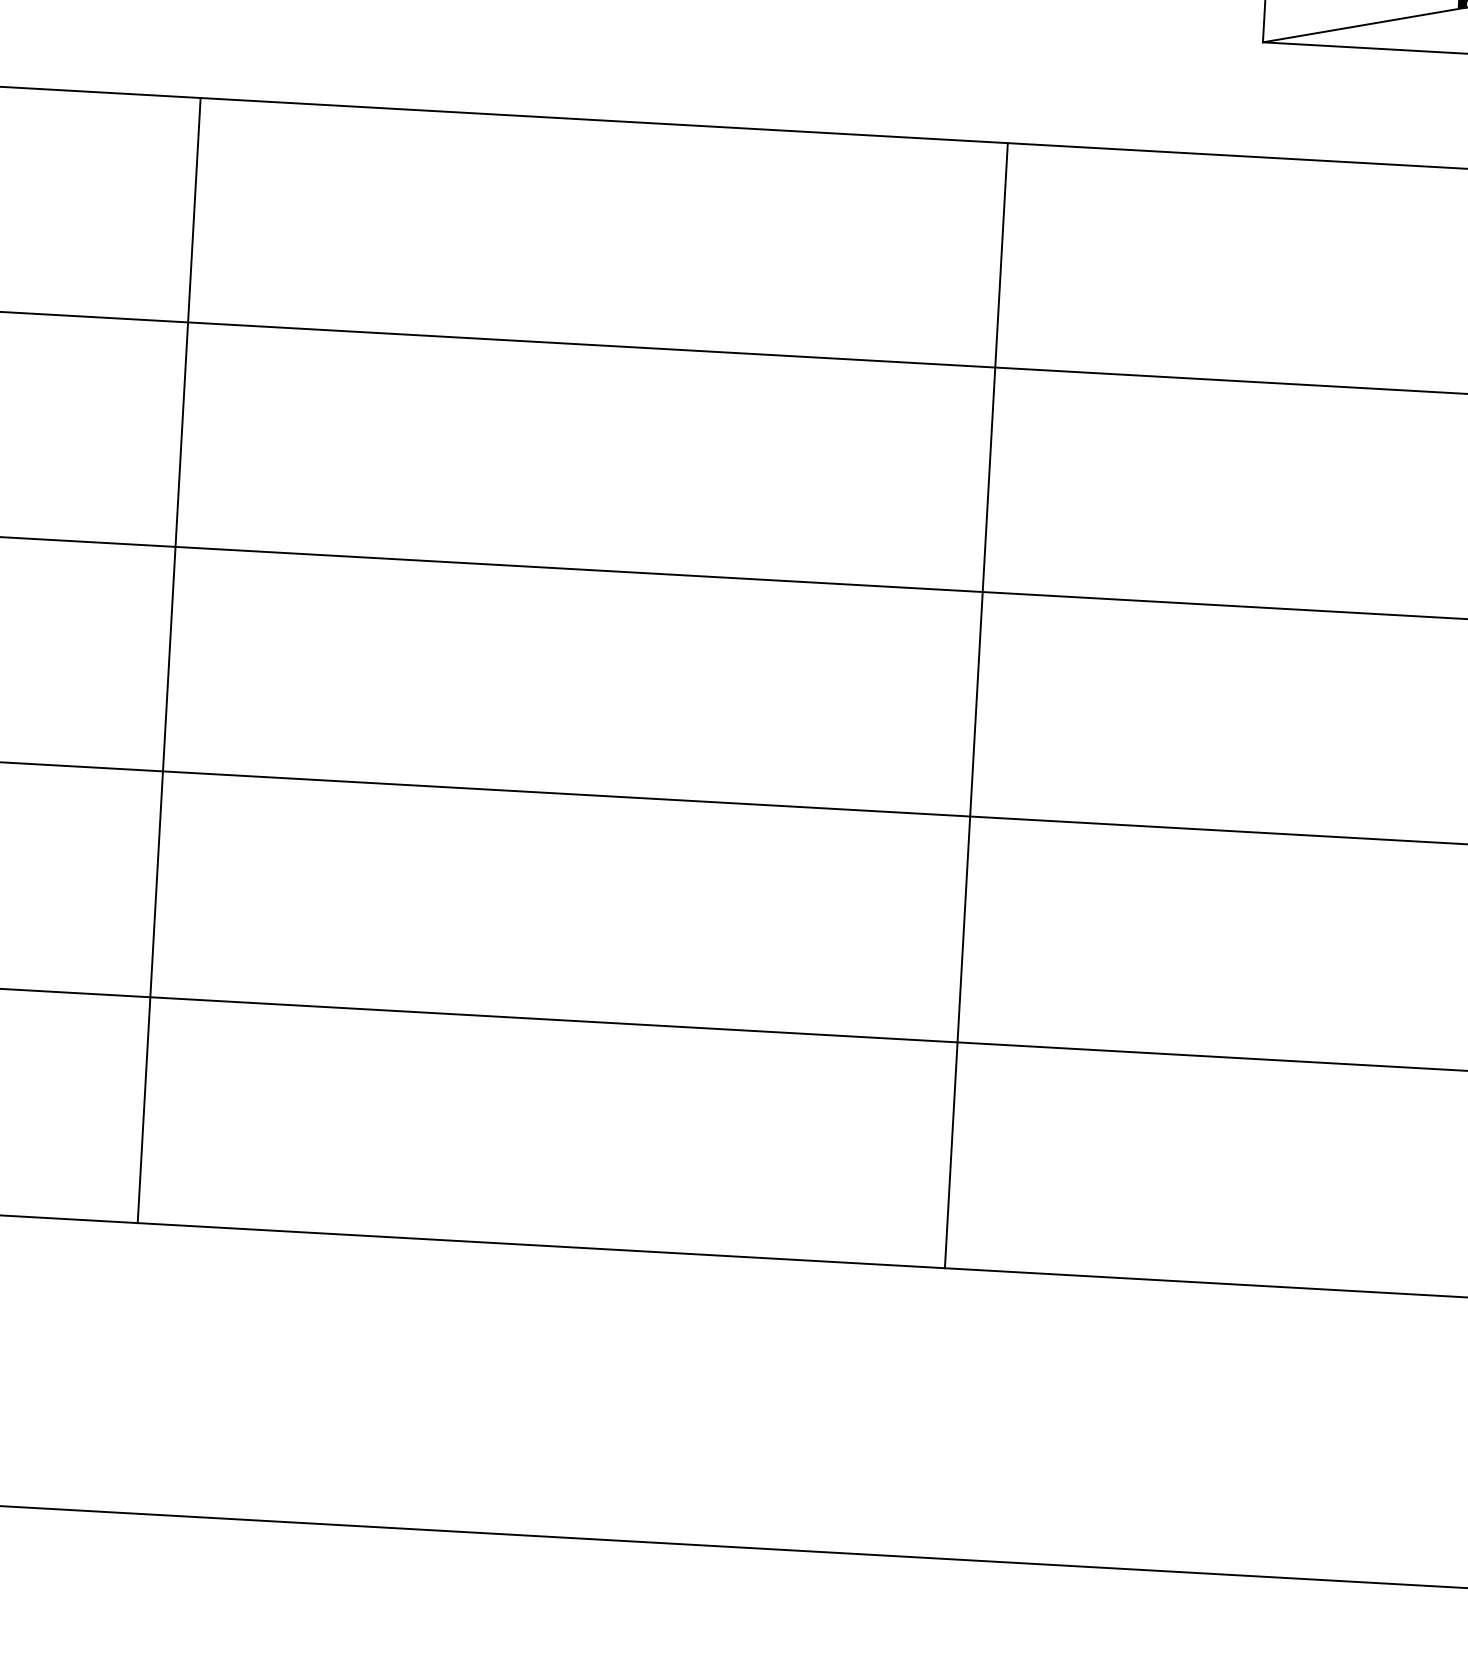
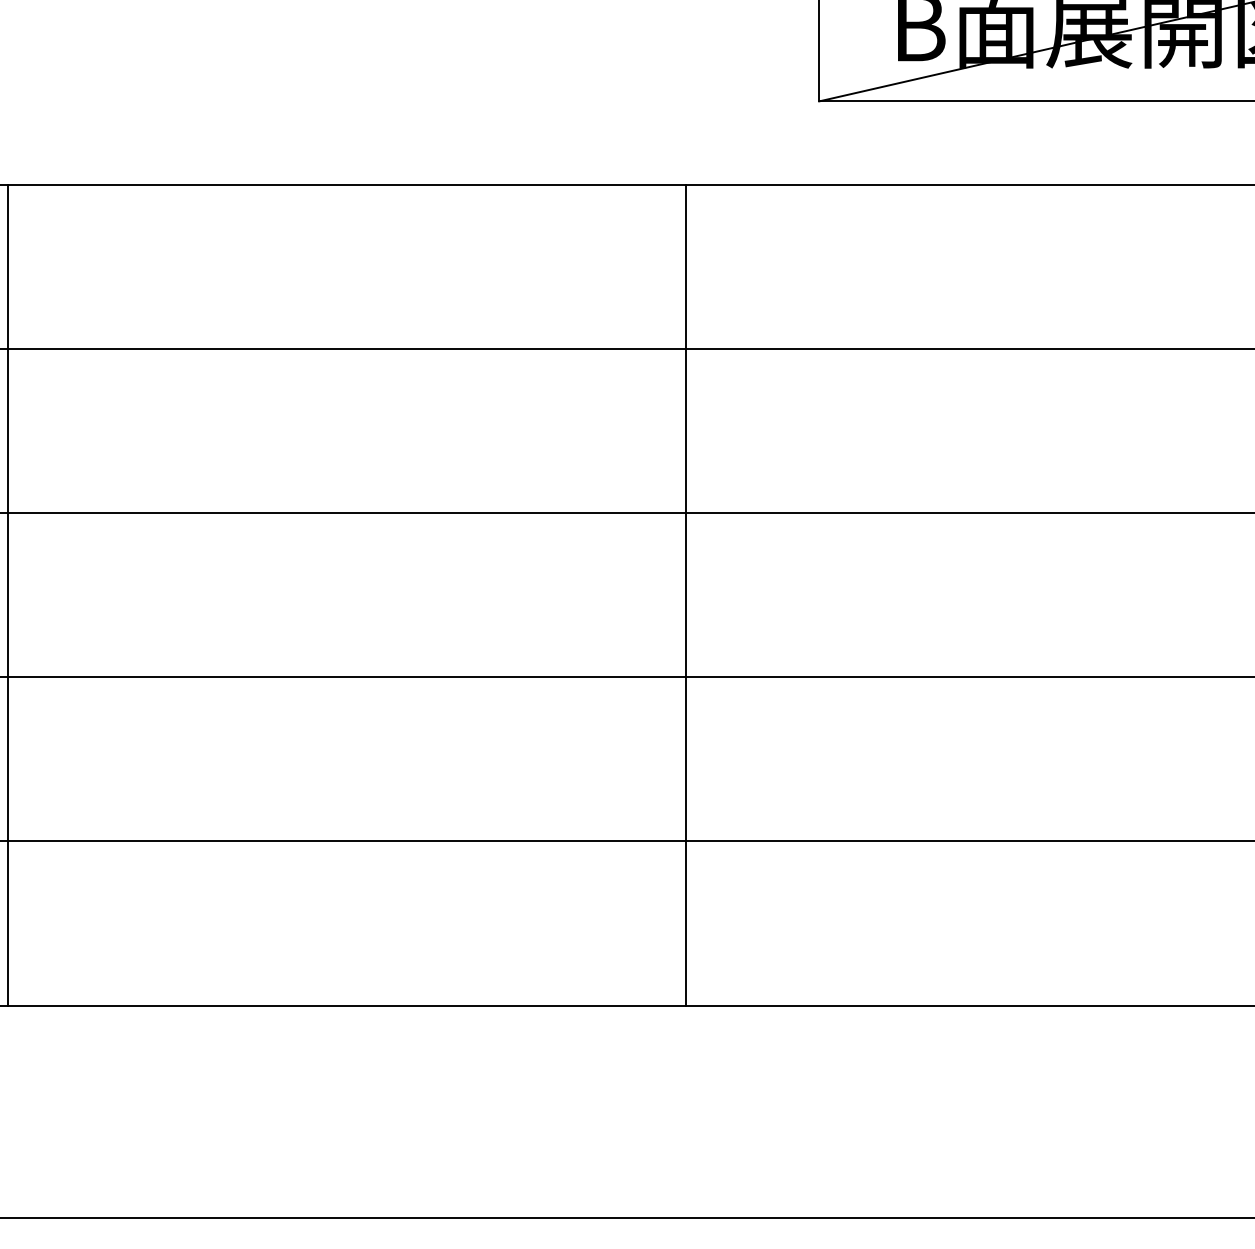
line: (169, 660) -> (7, 595), moved
line: (976, 705) -> (685, 595), moved

